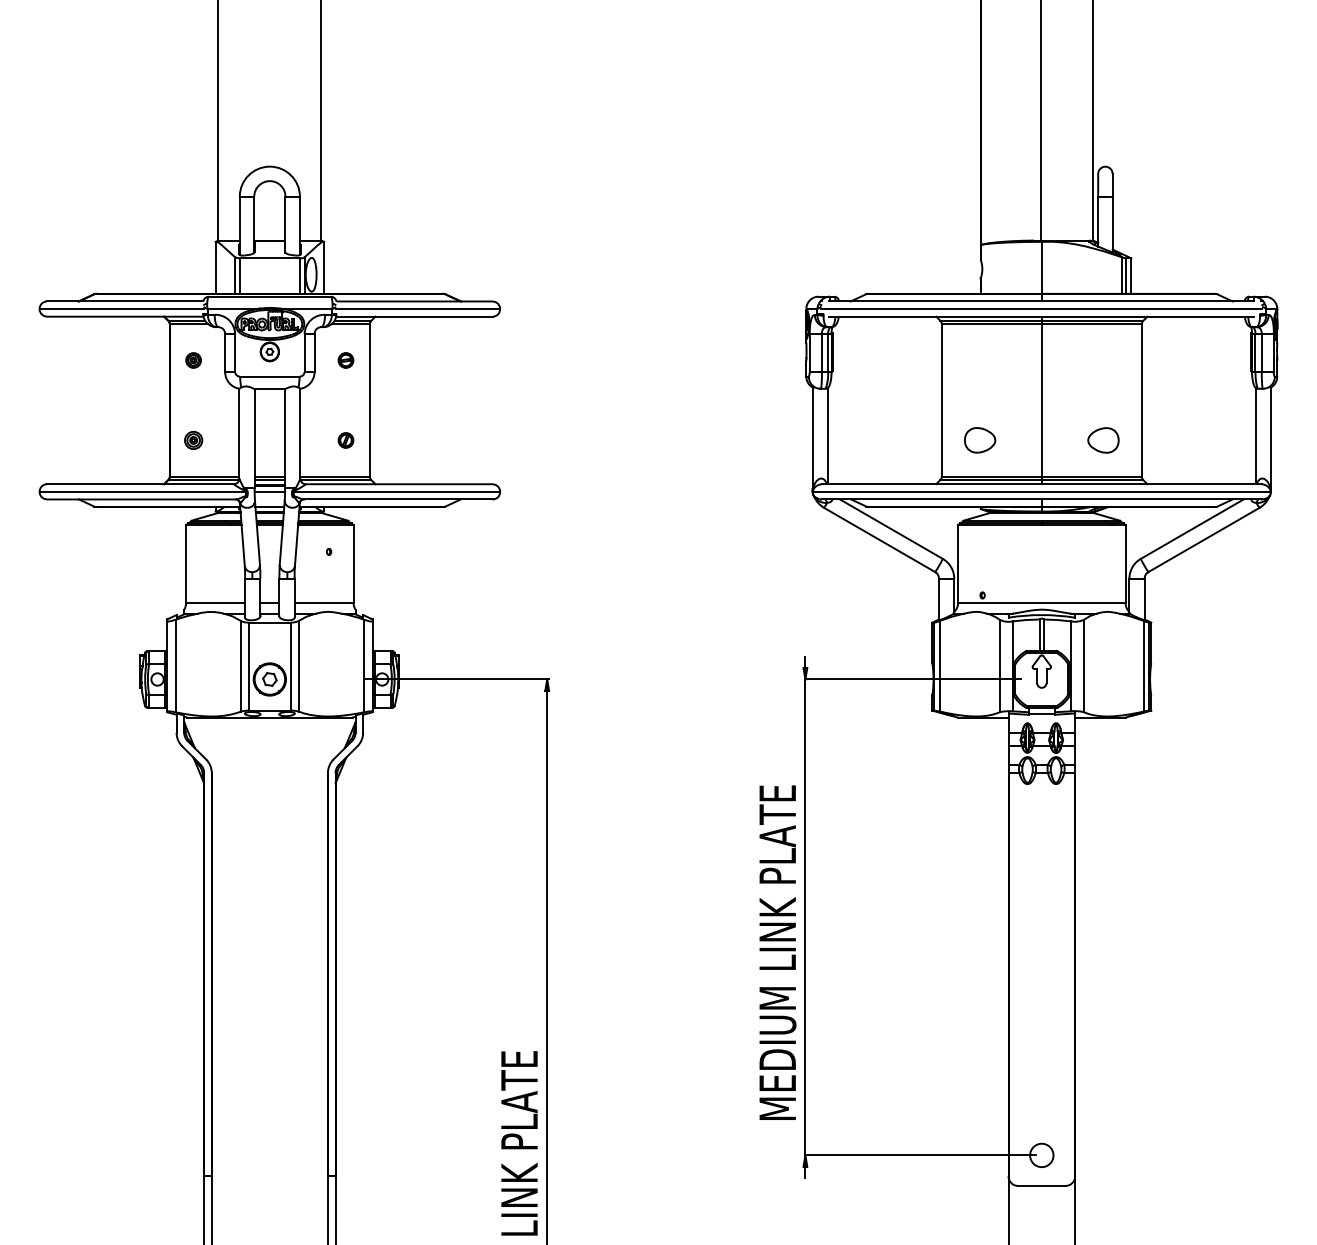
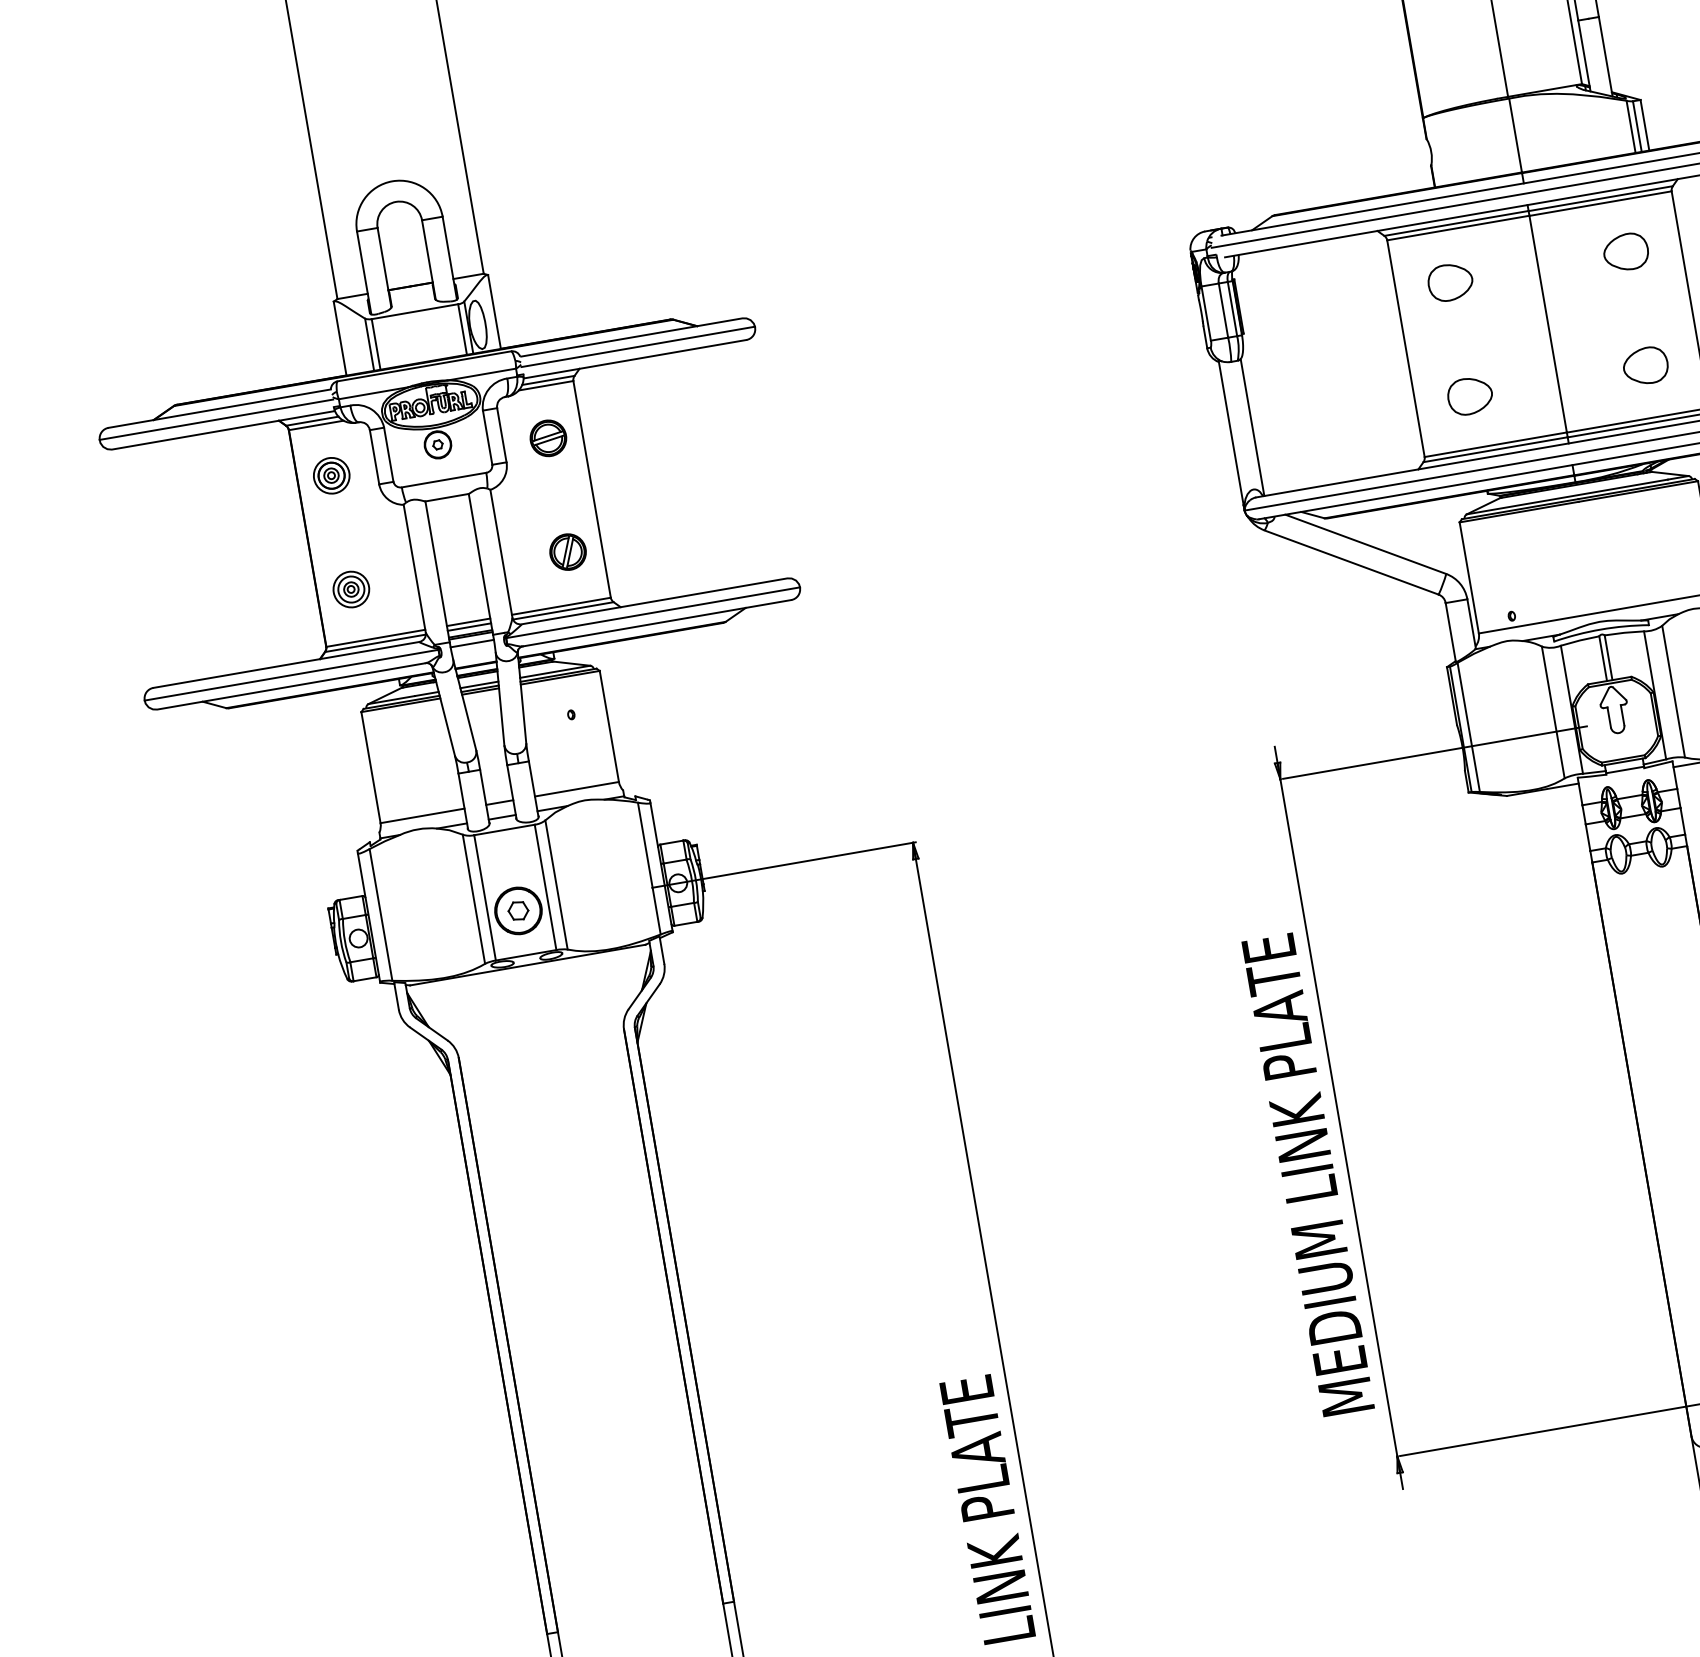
part: (193, 360) -> (331, 475), size x1.67
part: (345, 360) -> (547, 438), size x1.67
part: (980, 360) -> (1451, 282), added
part: (1103, 360) -> (1626, 252), added
part: (193, 440) -> (351, 589), size x1.43
part: (345, 440) -> (567, 552), size x1.67

